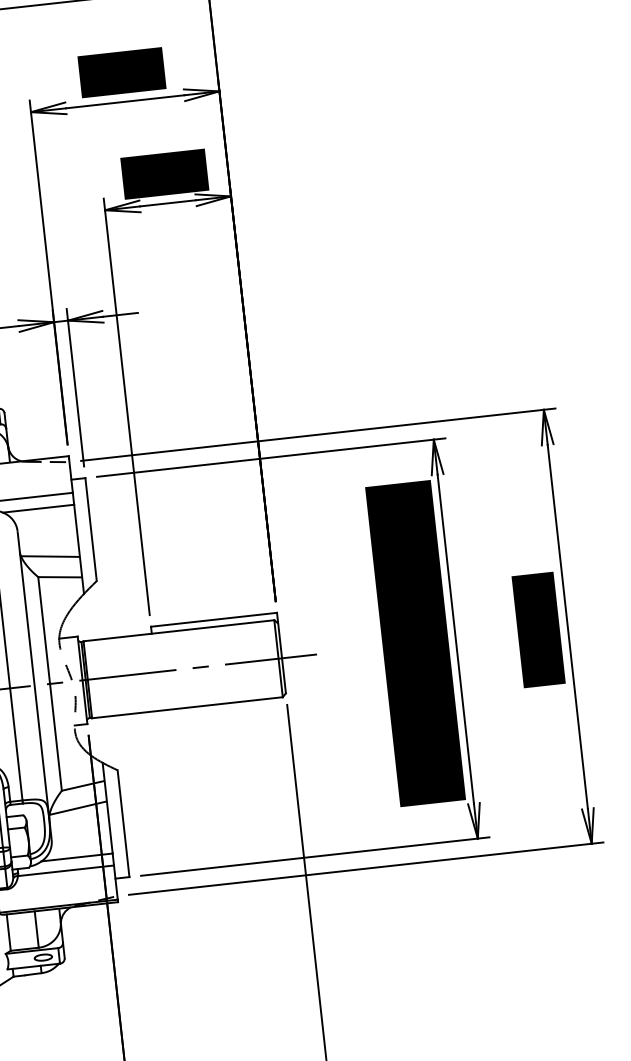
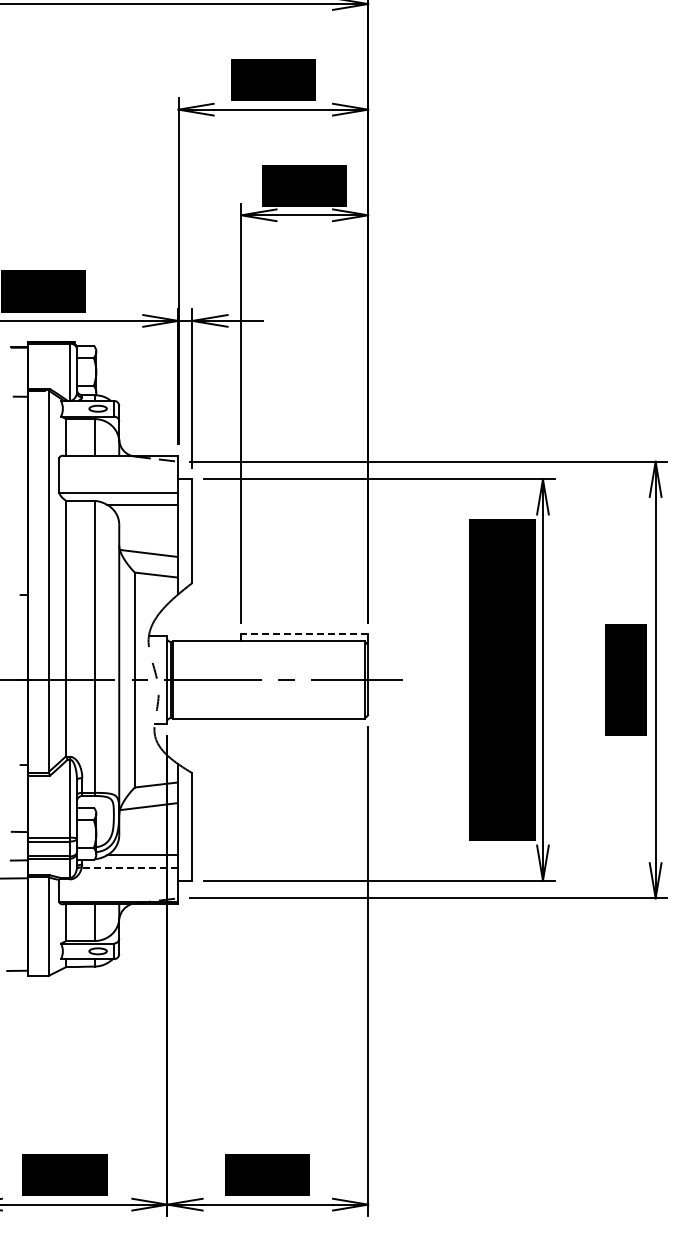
line: (213, 620) -> (304, 634), solid -> dashed
line: (65, 870) -> (129, 867), solid -> dashed

